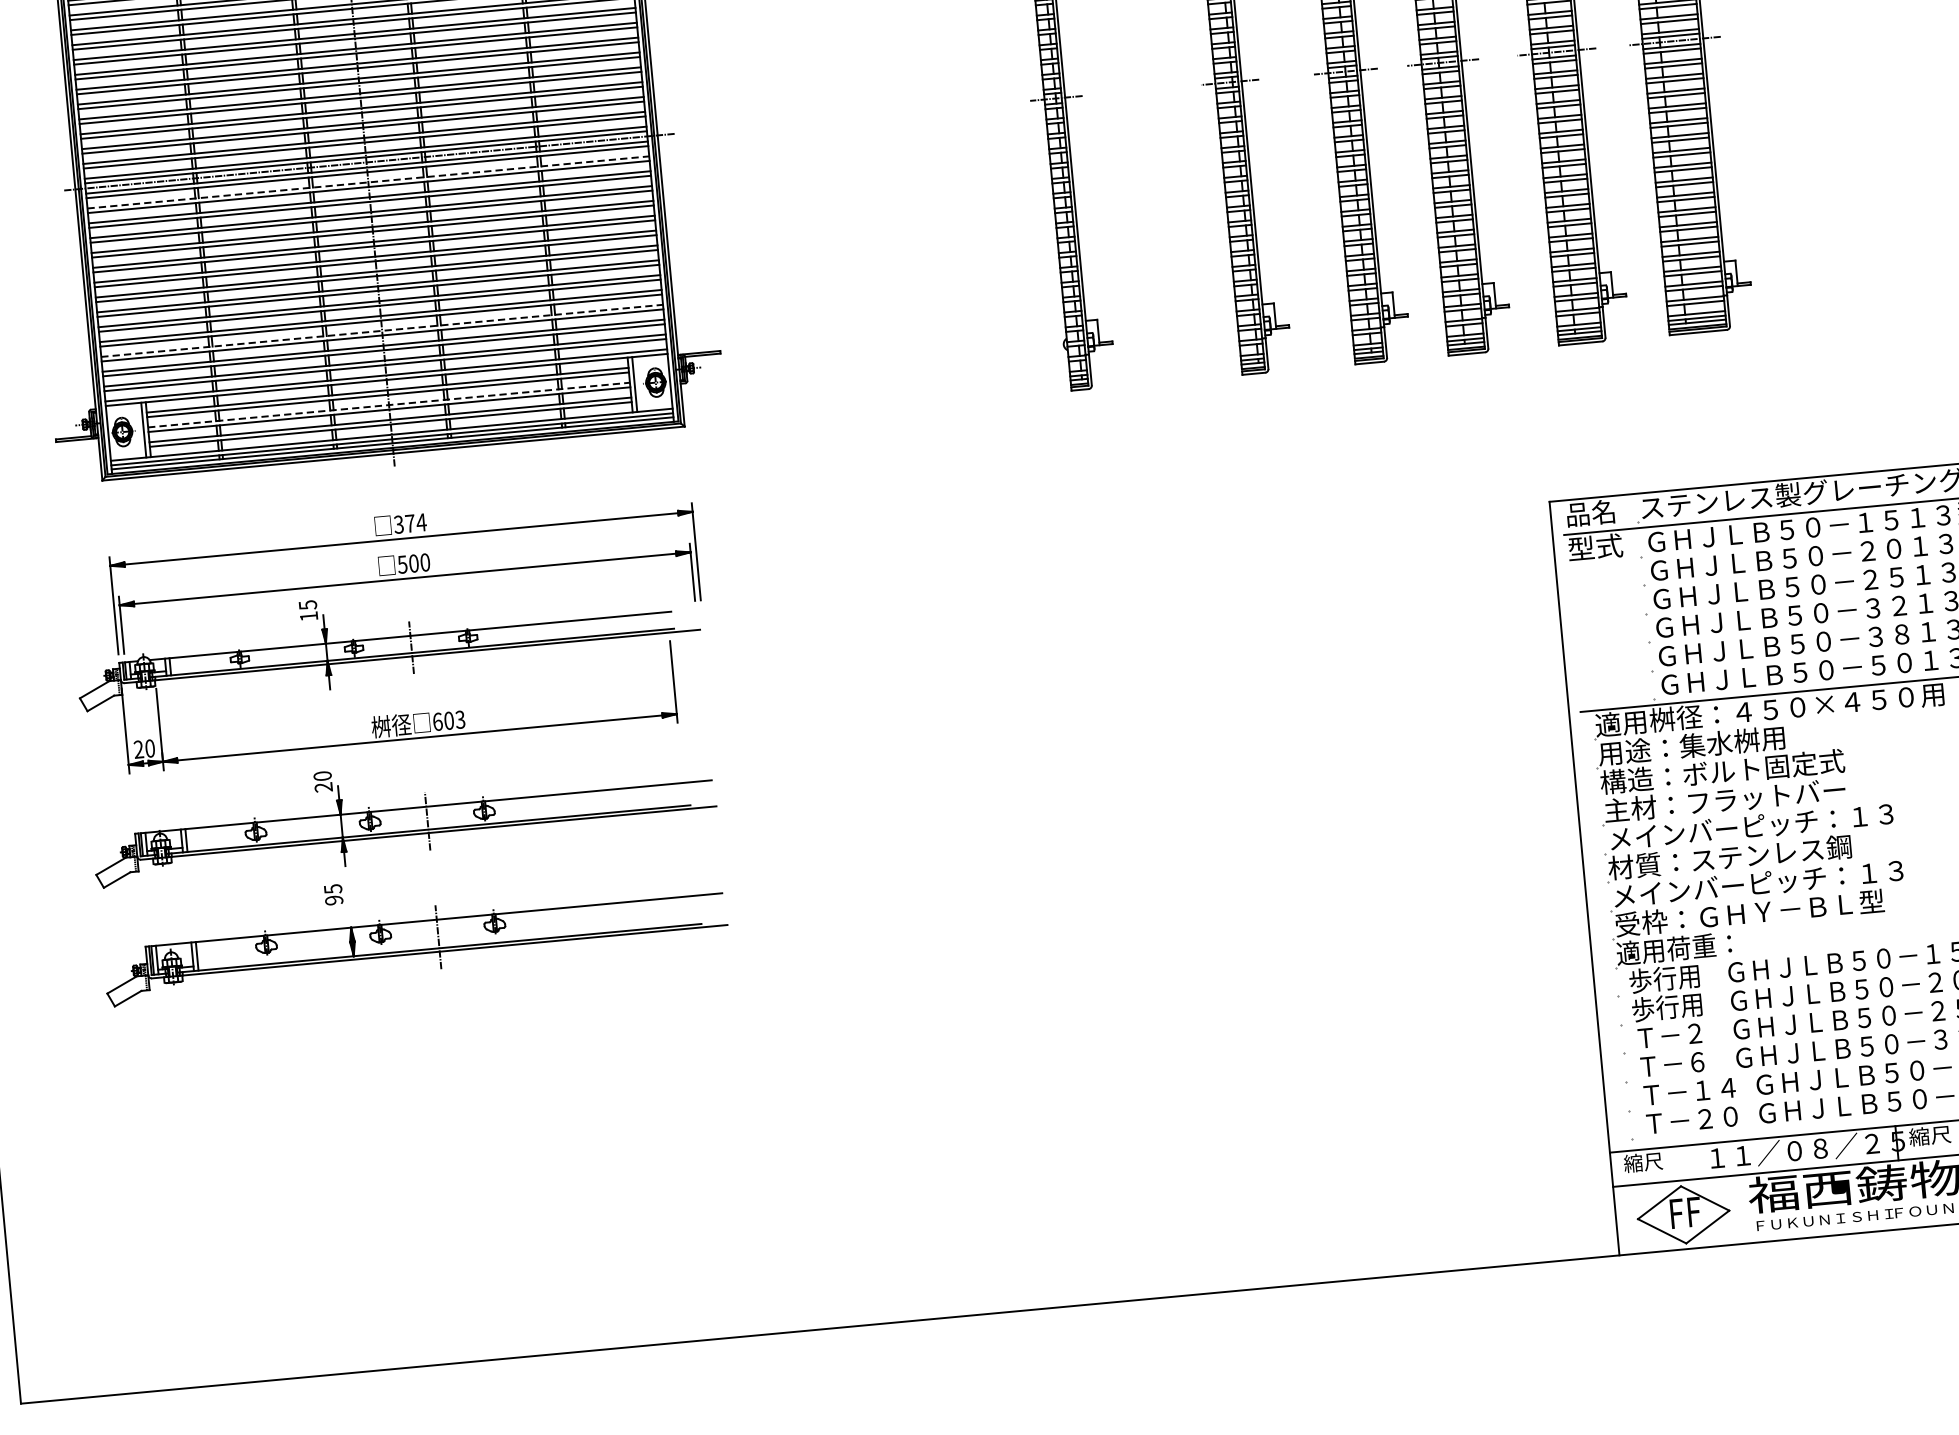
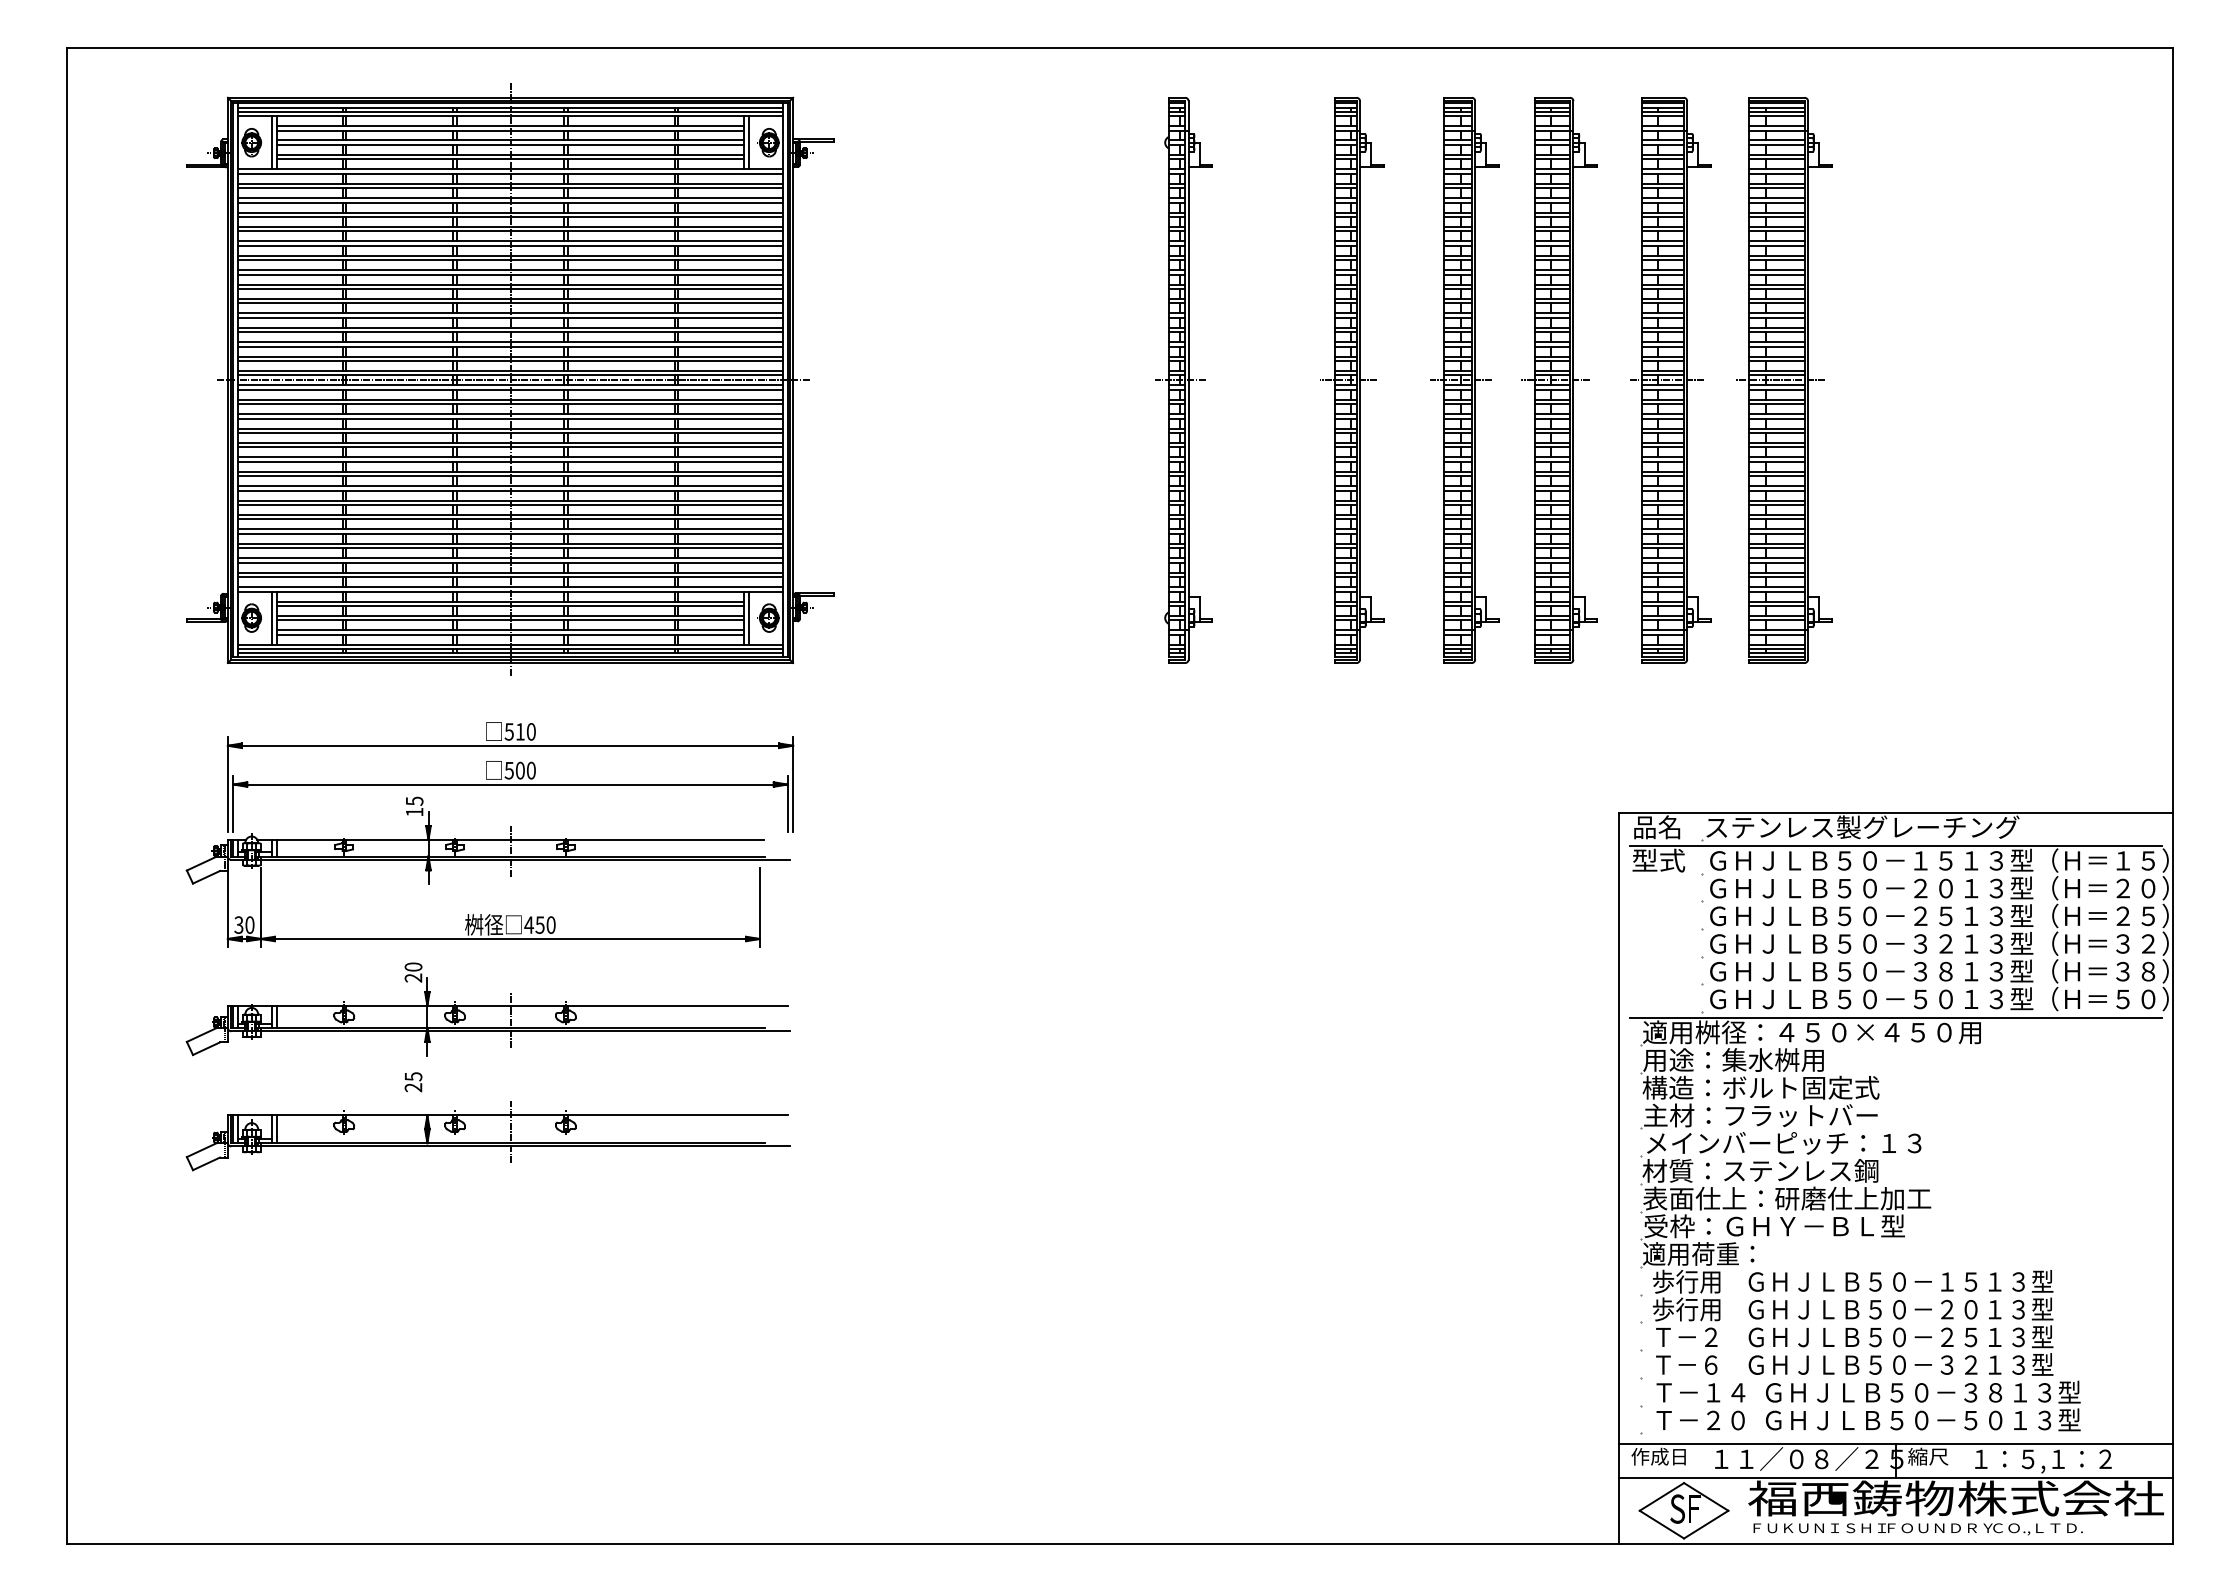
line: (368, 182) -> (510, 399), dashed -> solid
line: (382, 330) -> (510, 543), dashed -> solid
line: (388, 404) -> (510, 615), dashed -> solid
text: (410, 523) -> (520, 731), 374 -> 510
text: (448, 720) -> (539, 924), 603 -> 450
text: (138, 749) -> (238, 924), 20 -> 30
text: (1760, 883) -> (1787, 1198), メインバーピッチ：１３ -> 表面仕上：研磨仕上加工
text: (334, 900) -> (413, 1087), 95 -> 25
text: (1652, 1161) -> (1658, 1456), 縮尺 -> 作成日
text: (1676, 1213) -> (1677, 1508), F -> S

